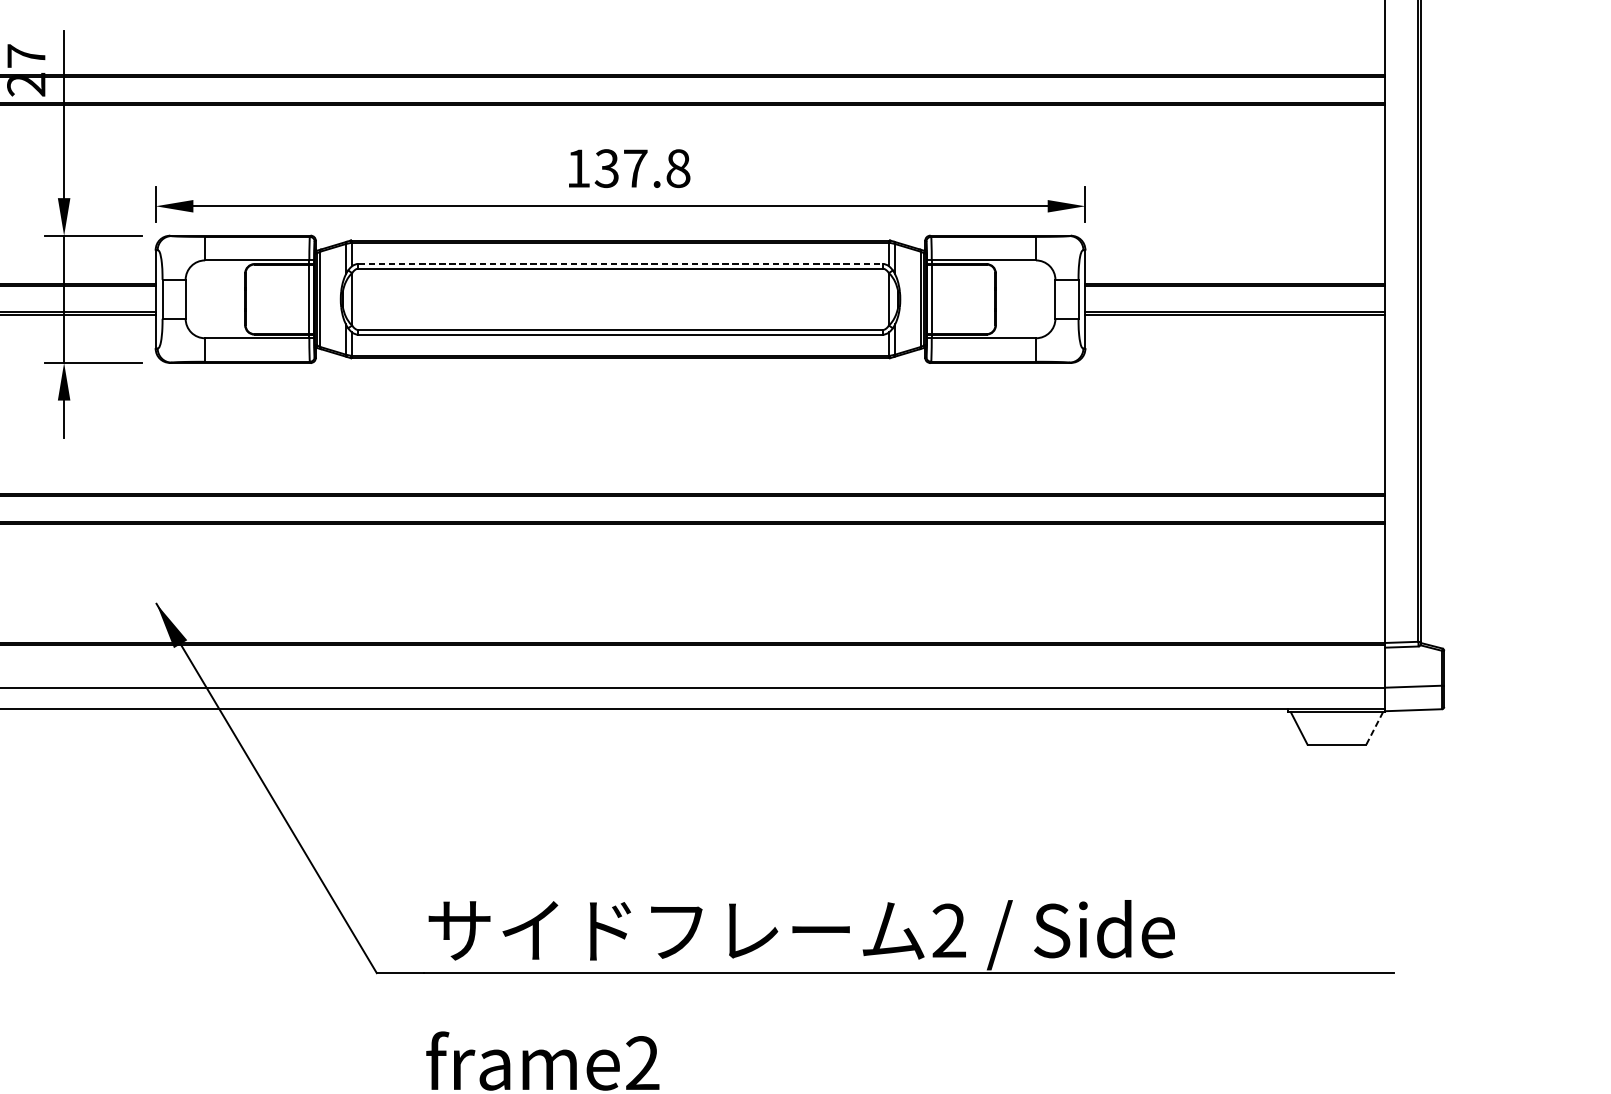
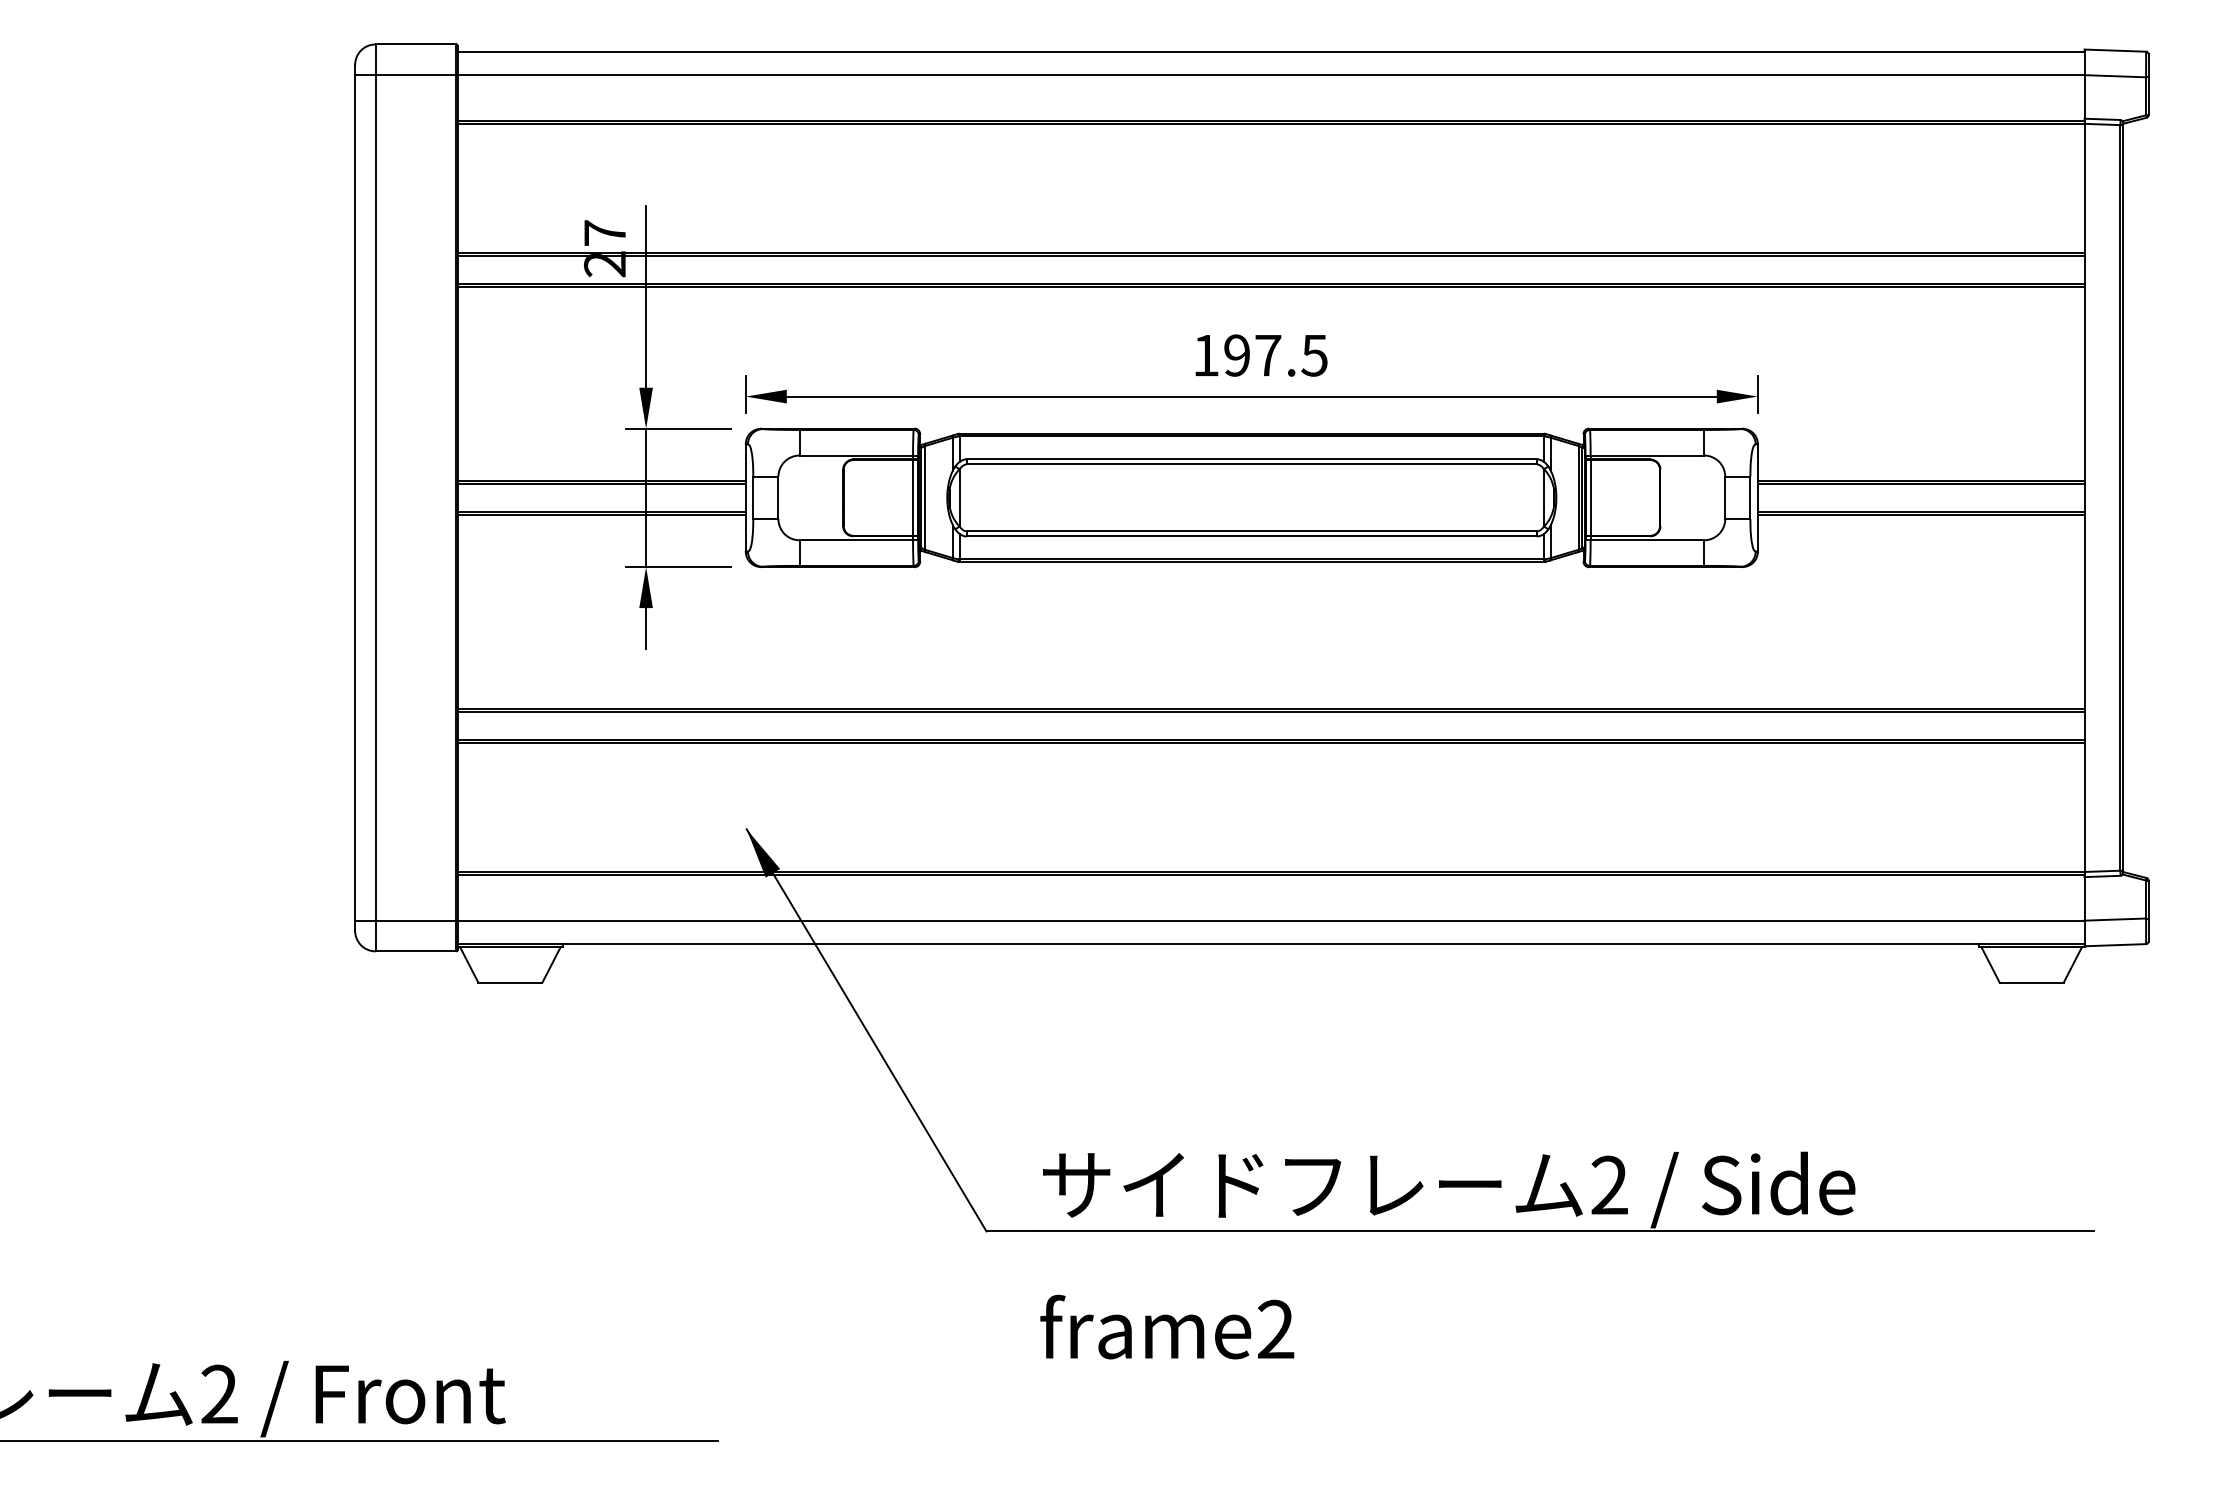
text: (642, 168) -> (1275, 355), 137.8 -> 197.5
line: (621, 264) -> (1252, 459), dashed -> solid
line: (1374, 727) -> (2072, 964), dashed -> solid

